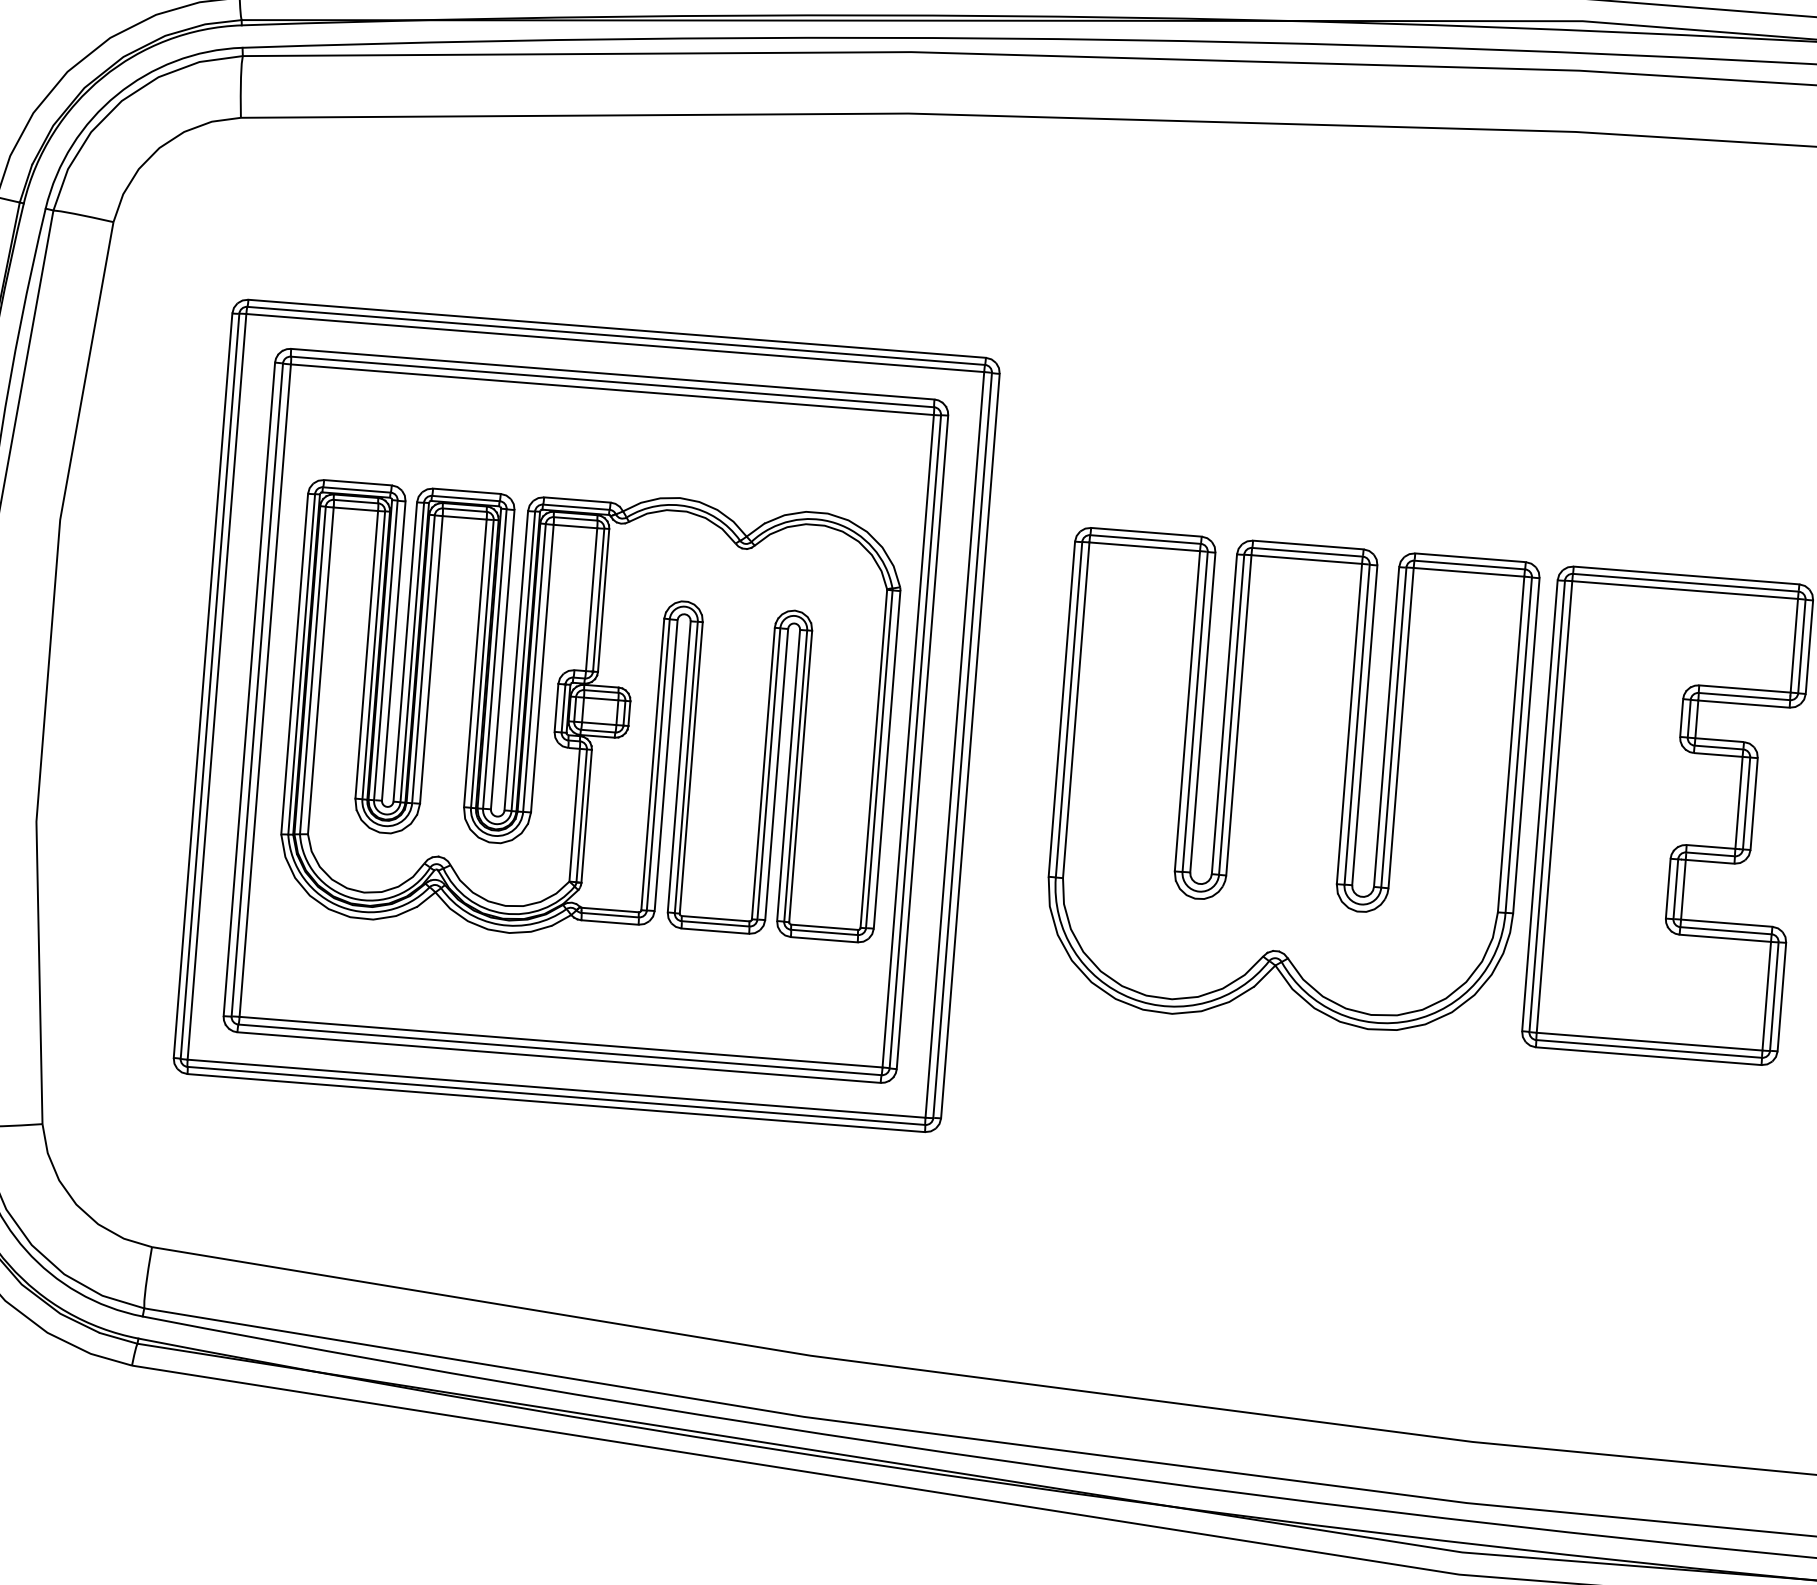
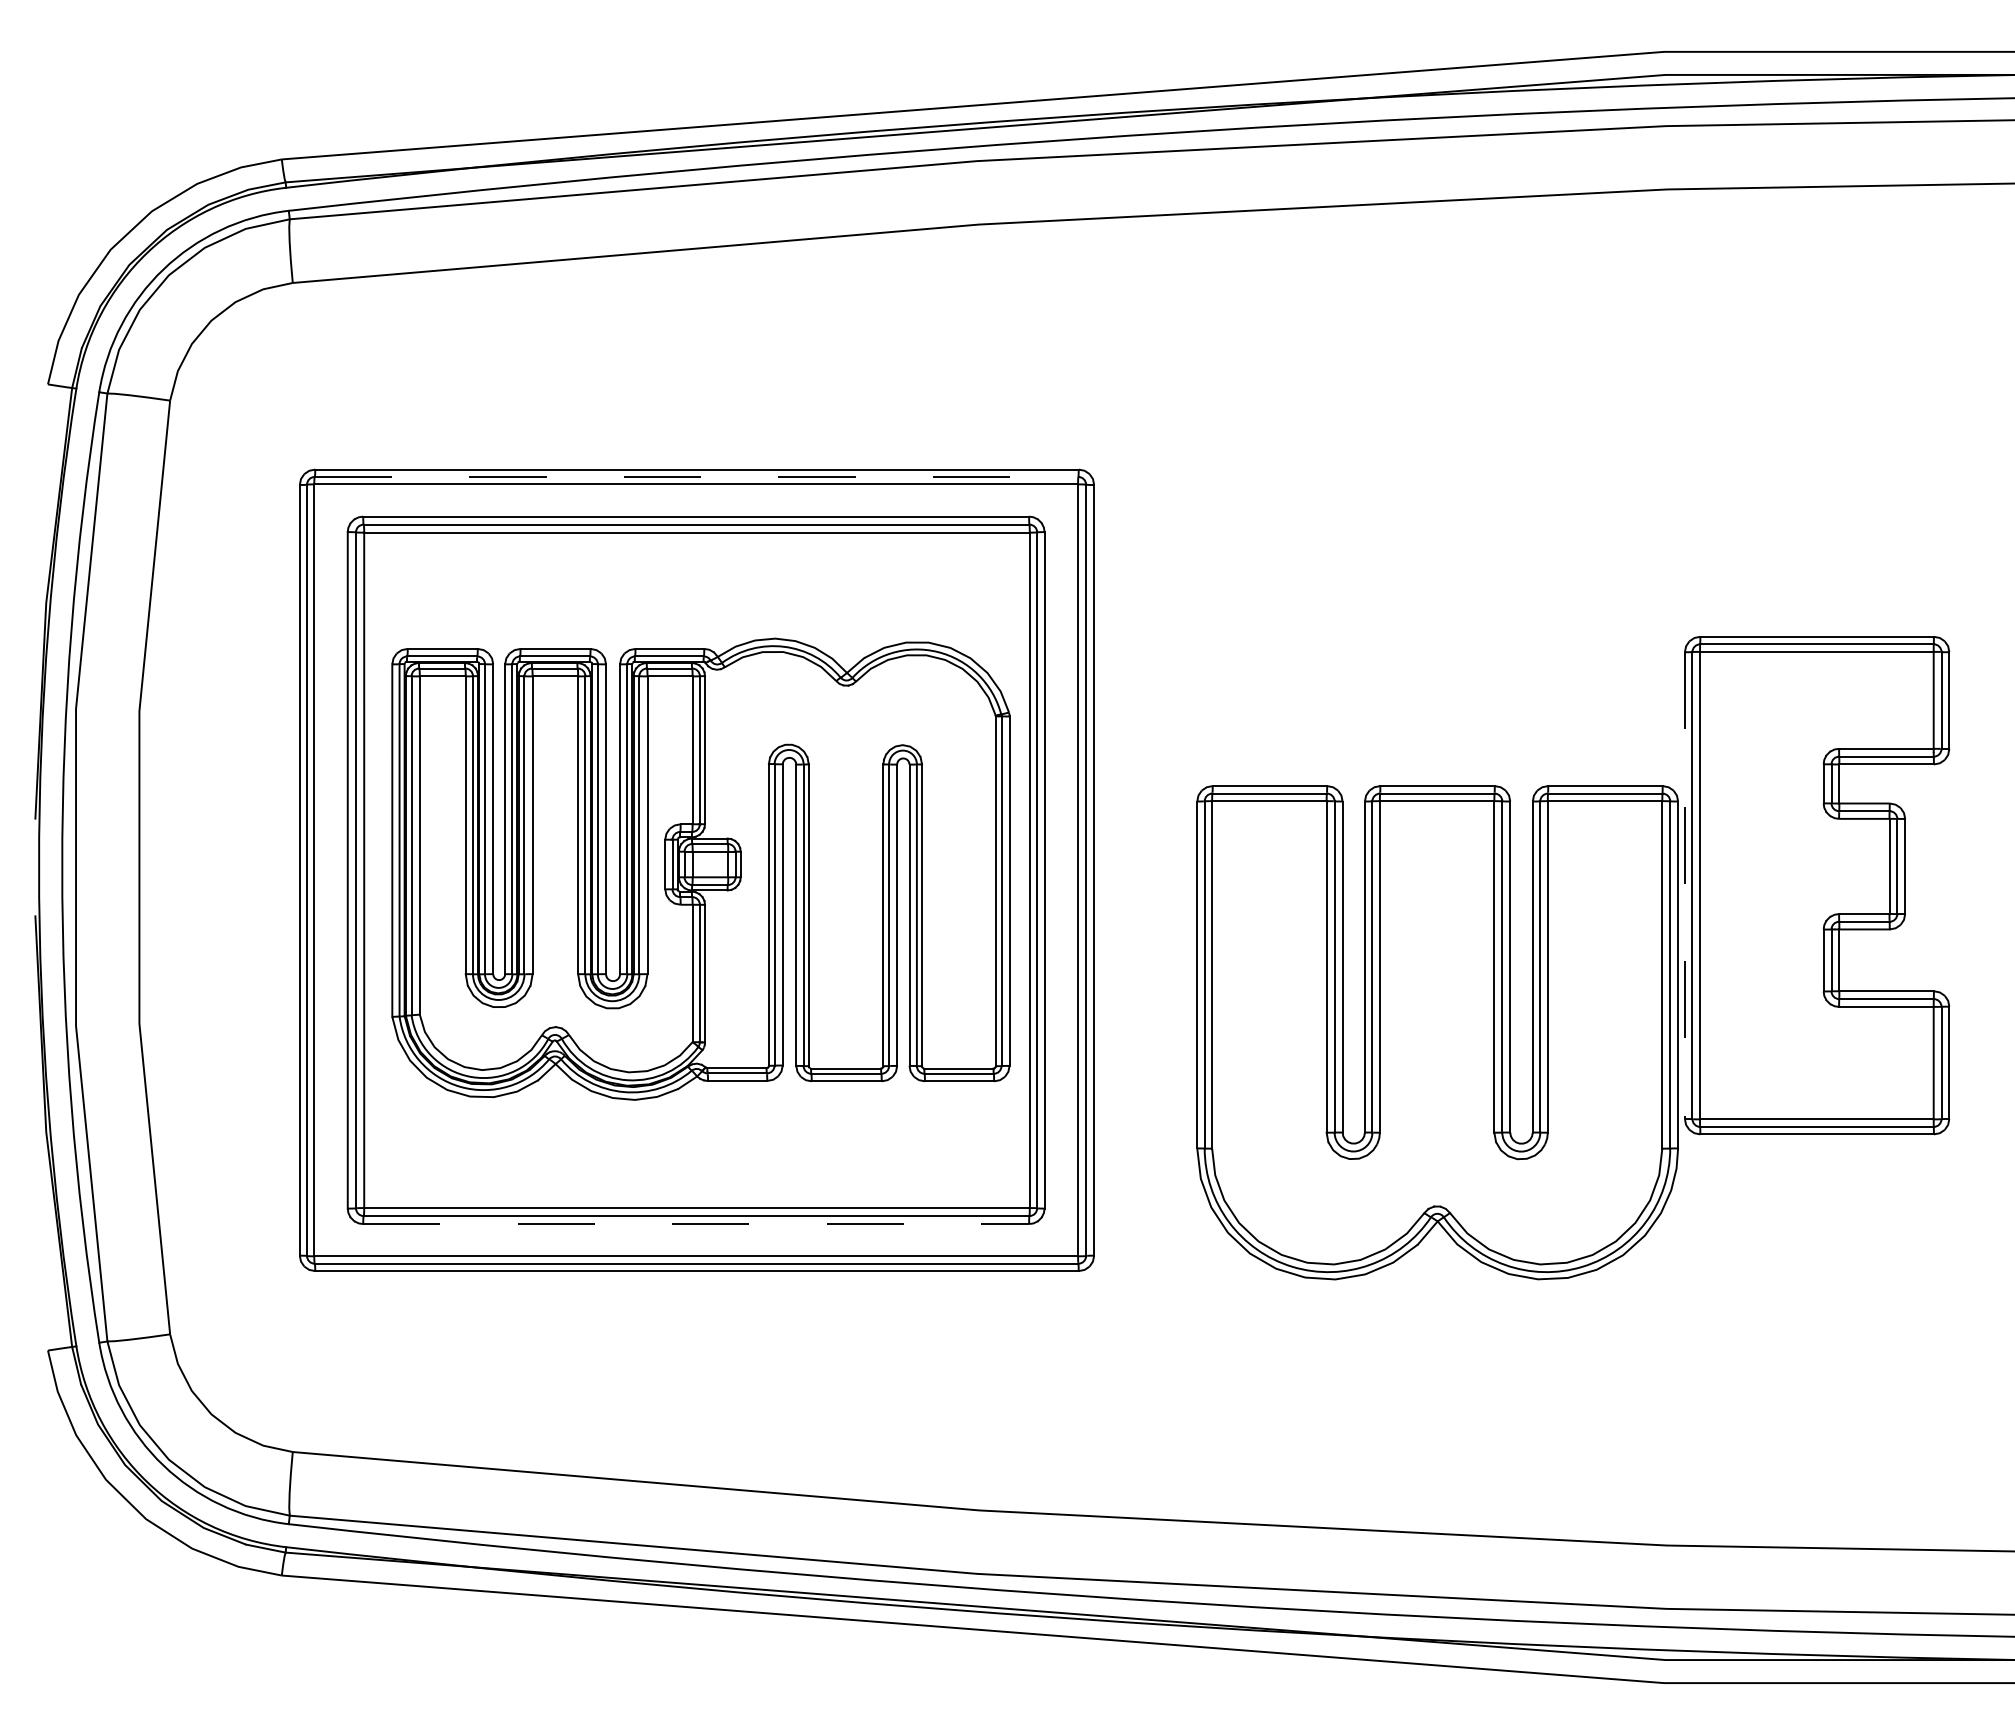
line: (616, 335) -> (696, 476), solid -> dashed
part: (1289, 783) -> (1437, 1032), moved
line: (1539, 806) -> (1684, 886), solid -> dashed
line: (559, 1058) -> (696, 1224), solid -> dashed

